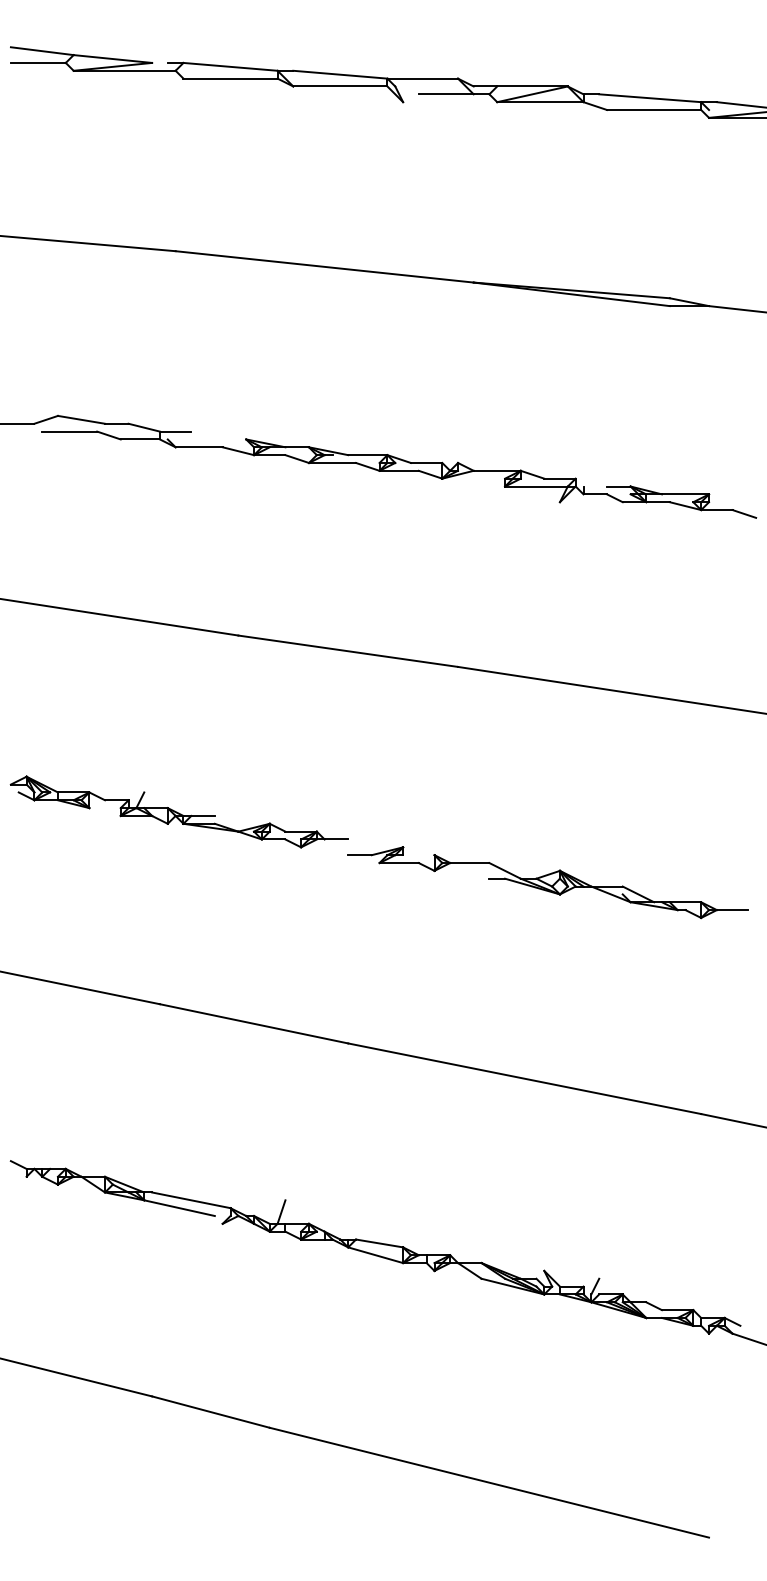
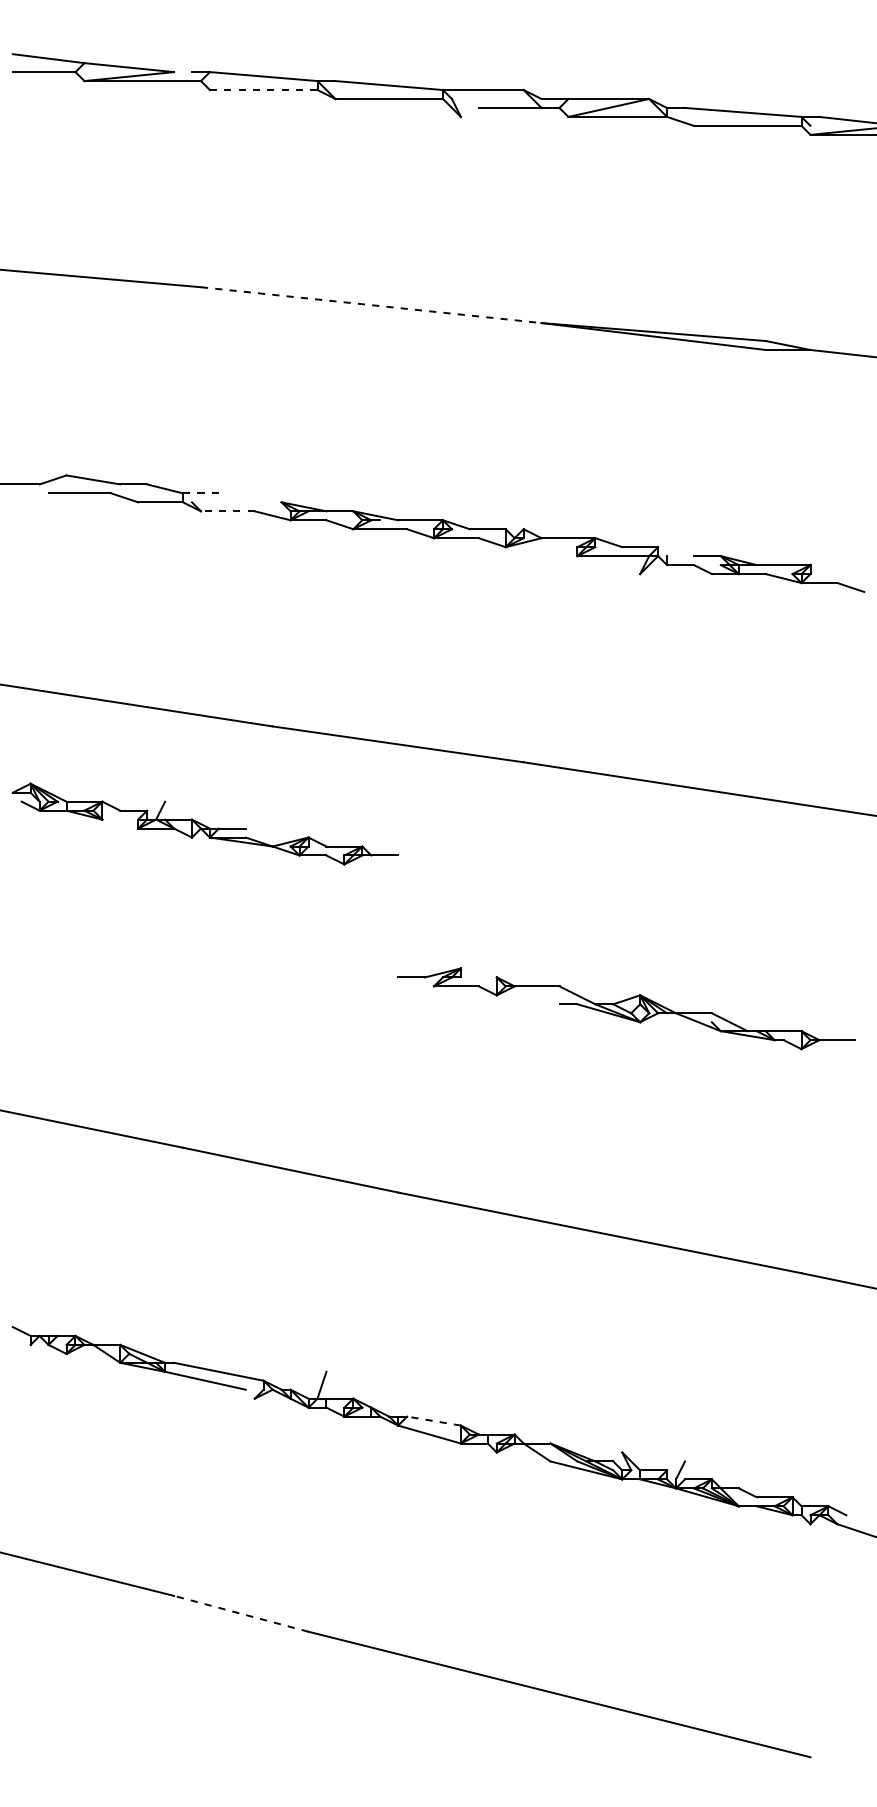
line: (230, 79) -> (263, 90), solid -> dashed
line: (324, 267) -> (371, 305), solid -> dashed
line: (175, 431) -> (200, 493), solid -> dashed
line: (198, 447) -> (227, 511), solid -> dashed
part: (178, 811) -> (204, 823), moved
line: (379, 1243) -> (433, 1421), solid -> dashed
line: (211, 1411) -> (241, 1613), solid -> dashed

